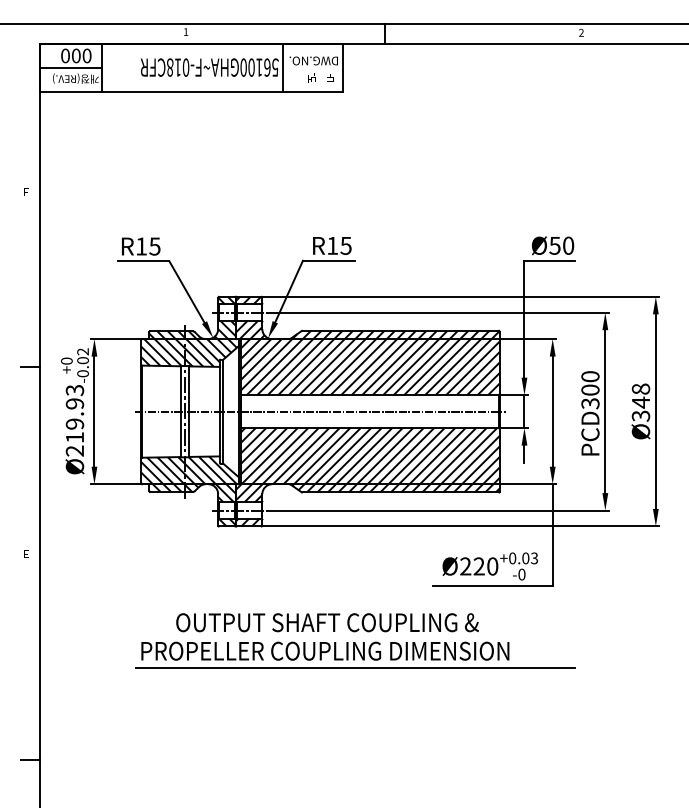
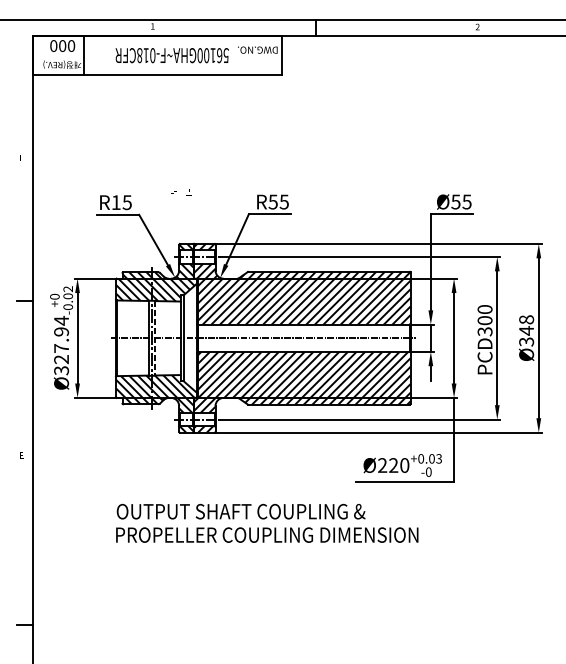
line: (282, 67) -> (232, 55), removed
line: (70, 68) -> (57, 56), removed
text: (320, 77) -> (181, 191), moved
text: (332, 245) -> (273, 201), R15 -> R55
text: (568, 245) -> (467, 201), Ø50 -> Ø55
line: (189, 411) -> (155, 338), solid -> dashed
text: (74, 420) -> (61, 345), Ø219.93 -> Ø327.94
text: (327, 622) -> (241, 511), moved
line: (355, 668) -> (292, 549), removed

